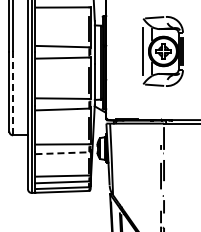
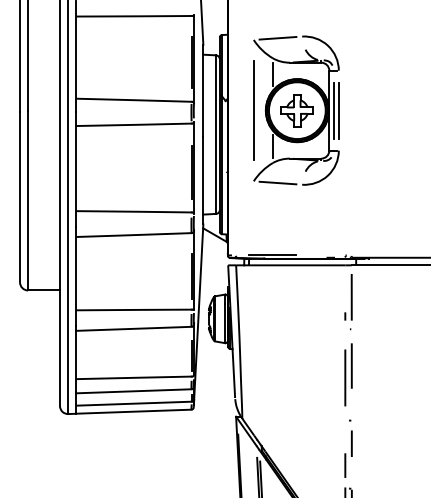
part: (162, 51) -> (294, 110), moved
line: (13, 93) -> (28, 200), dashed -> solid
line: (62, 153) -> (134, 329), dashed -> solid

